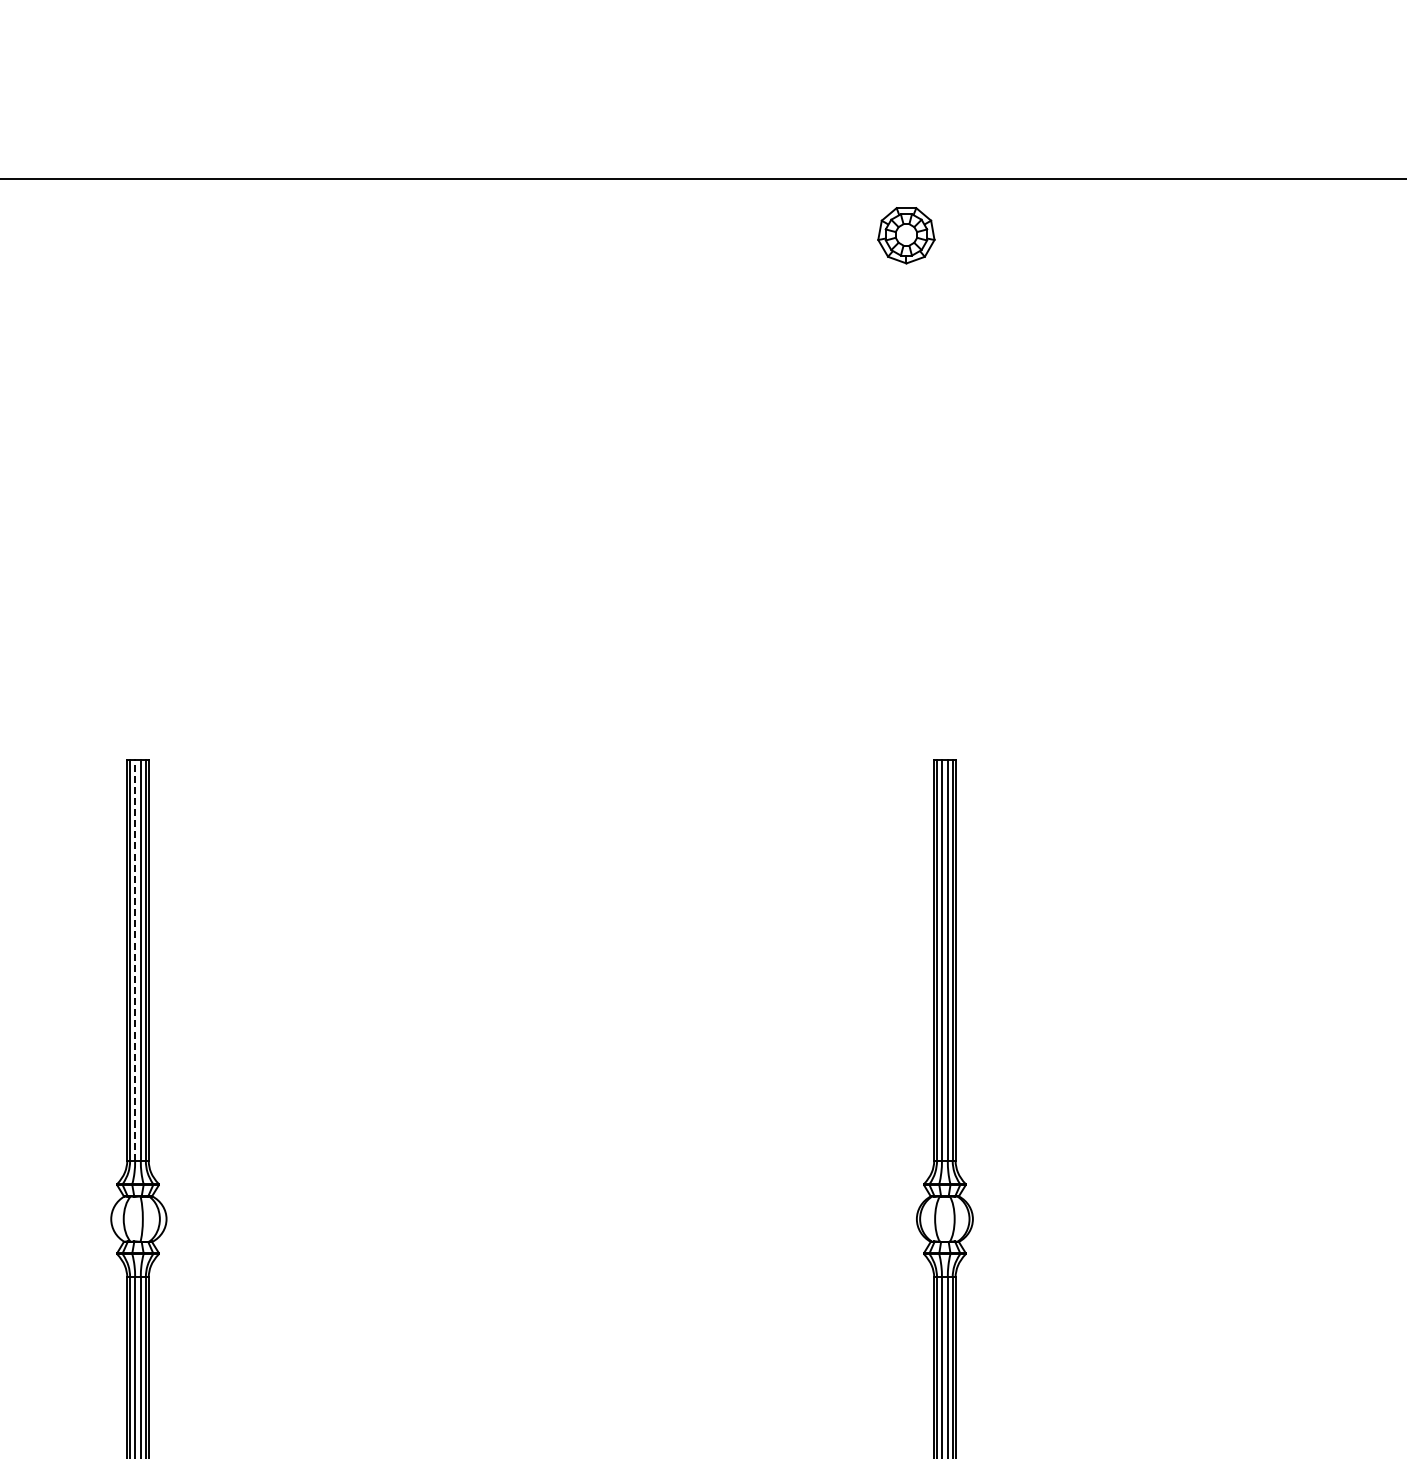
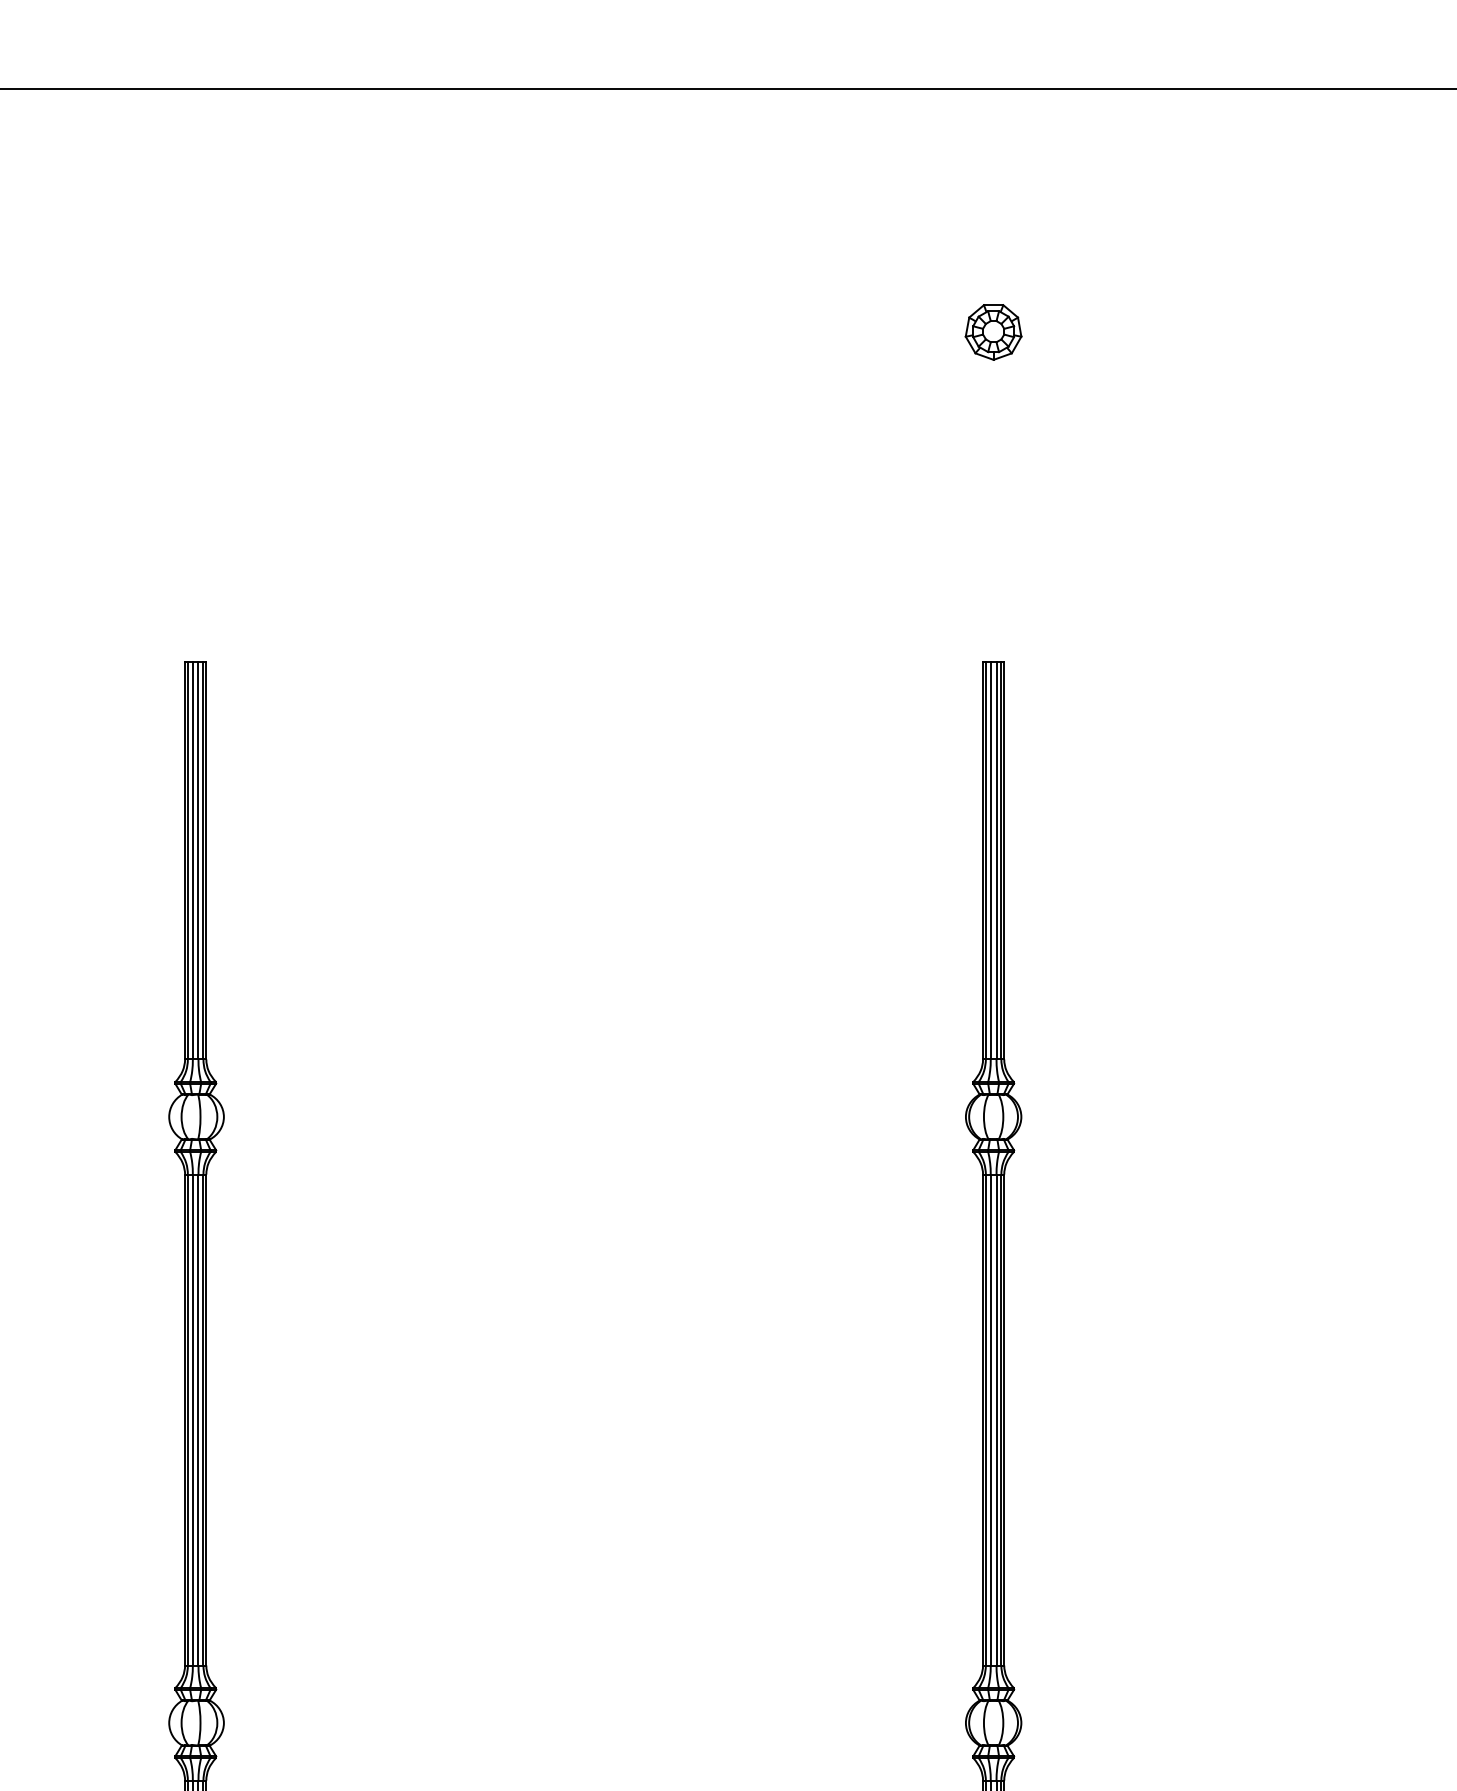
part: (906, 235) -> (993, 332), moved
line: (134, 959) -> (192, 860), dashed -> solid

